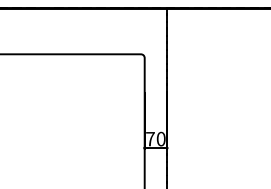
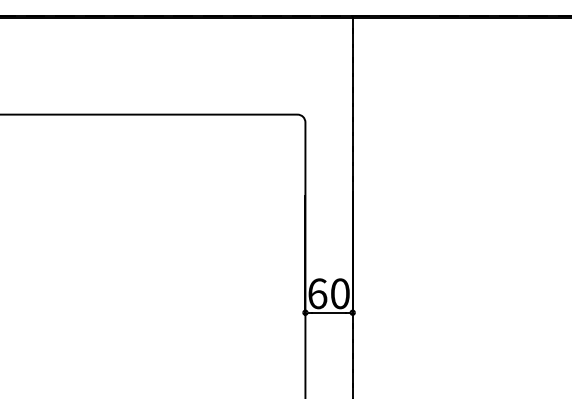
text: (150, 138) -> (317, 292), 70 -> 60

